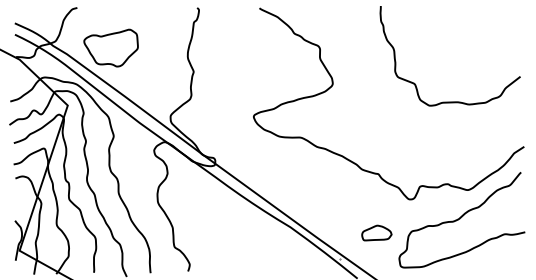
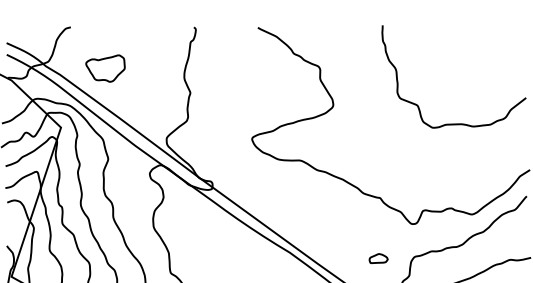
part: (110, 47) -> (104, 67), size x0.7
part: (376, 232) -> (378, 258), size x0.6

